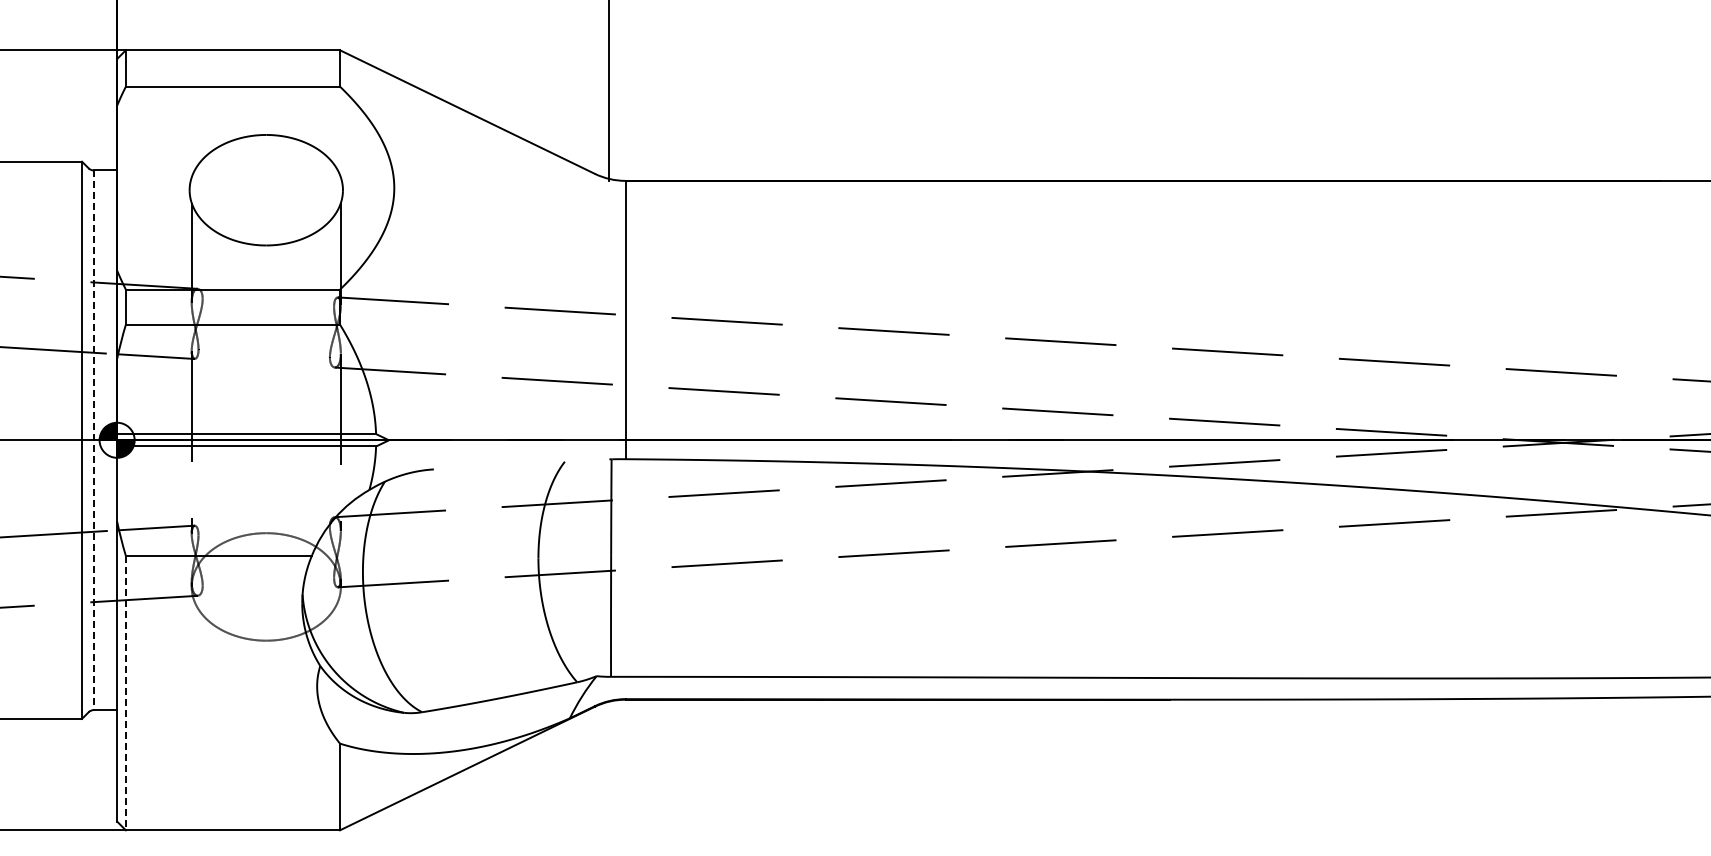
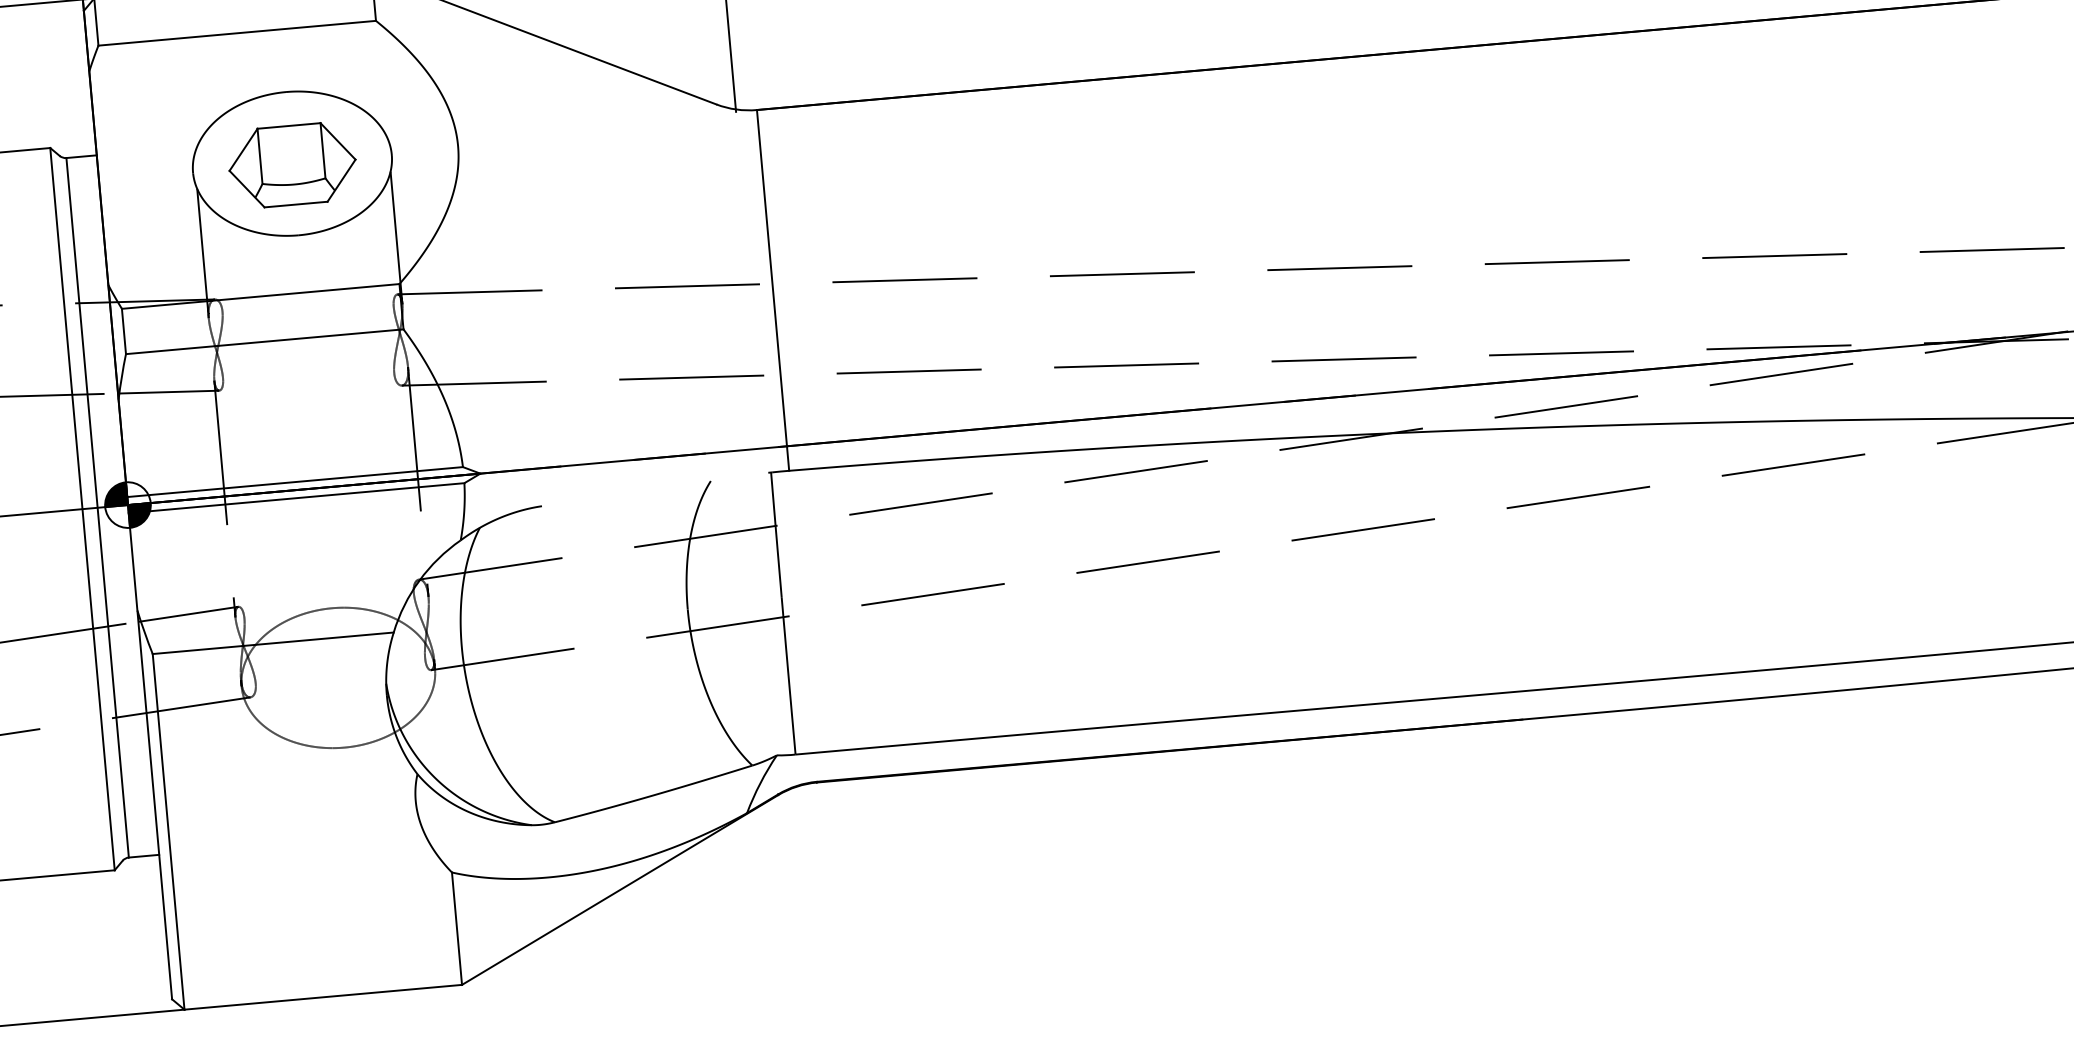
part: (266, 191) -> (292, 165), added
line: (93, 440) -> (97, 508), dashed -> solid
line: (125, 693) -> (168, 832), dashed -> solid

